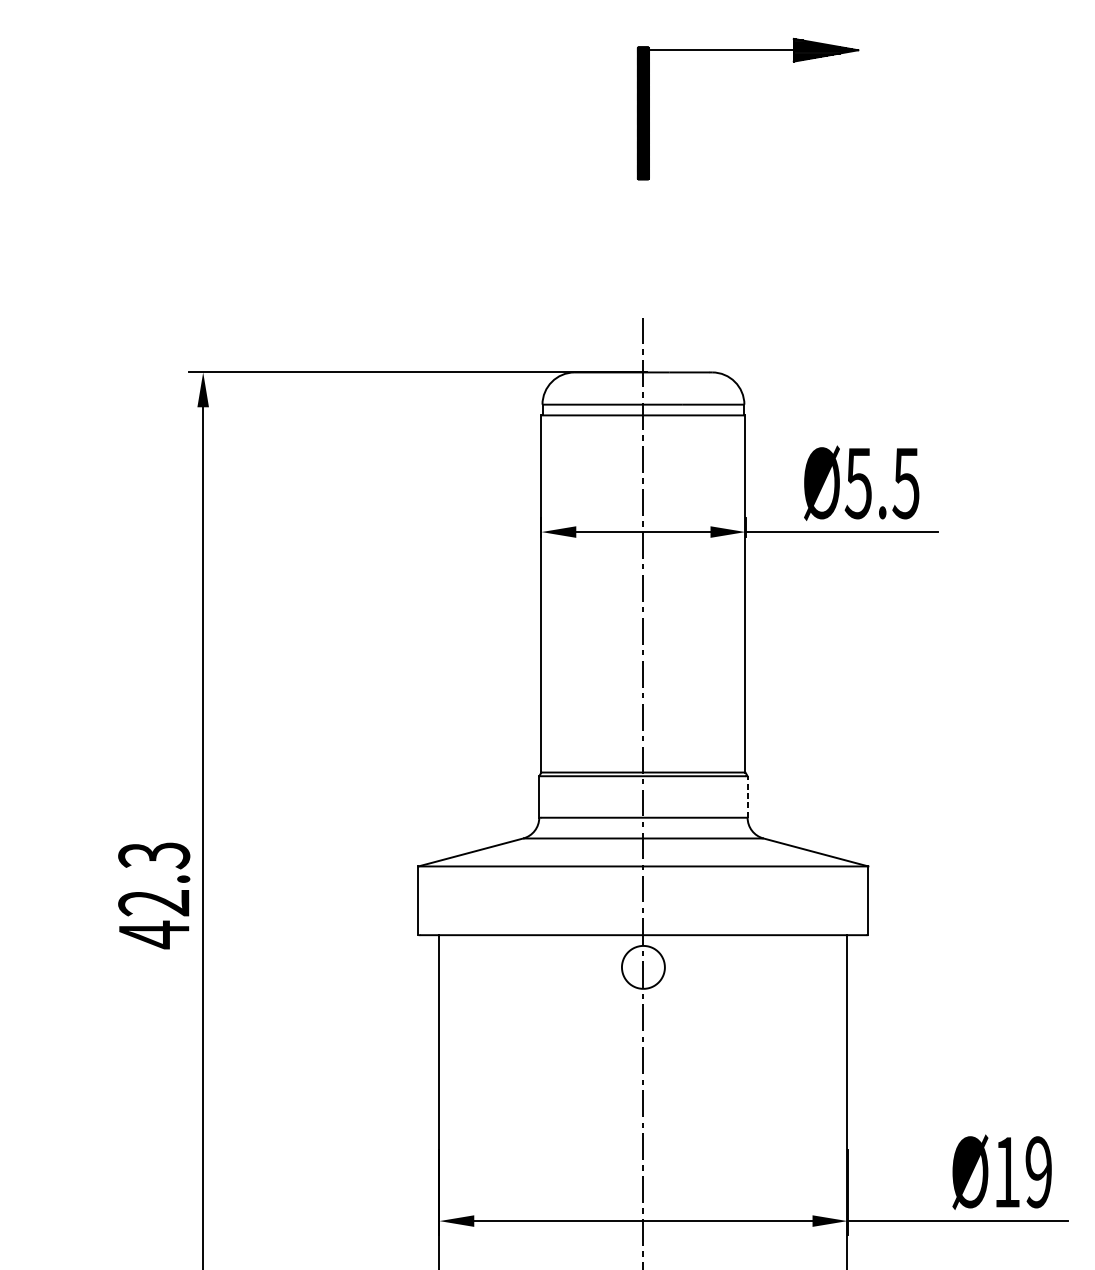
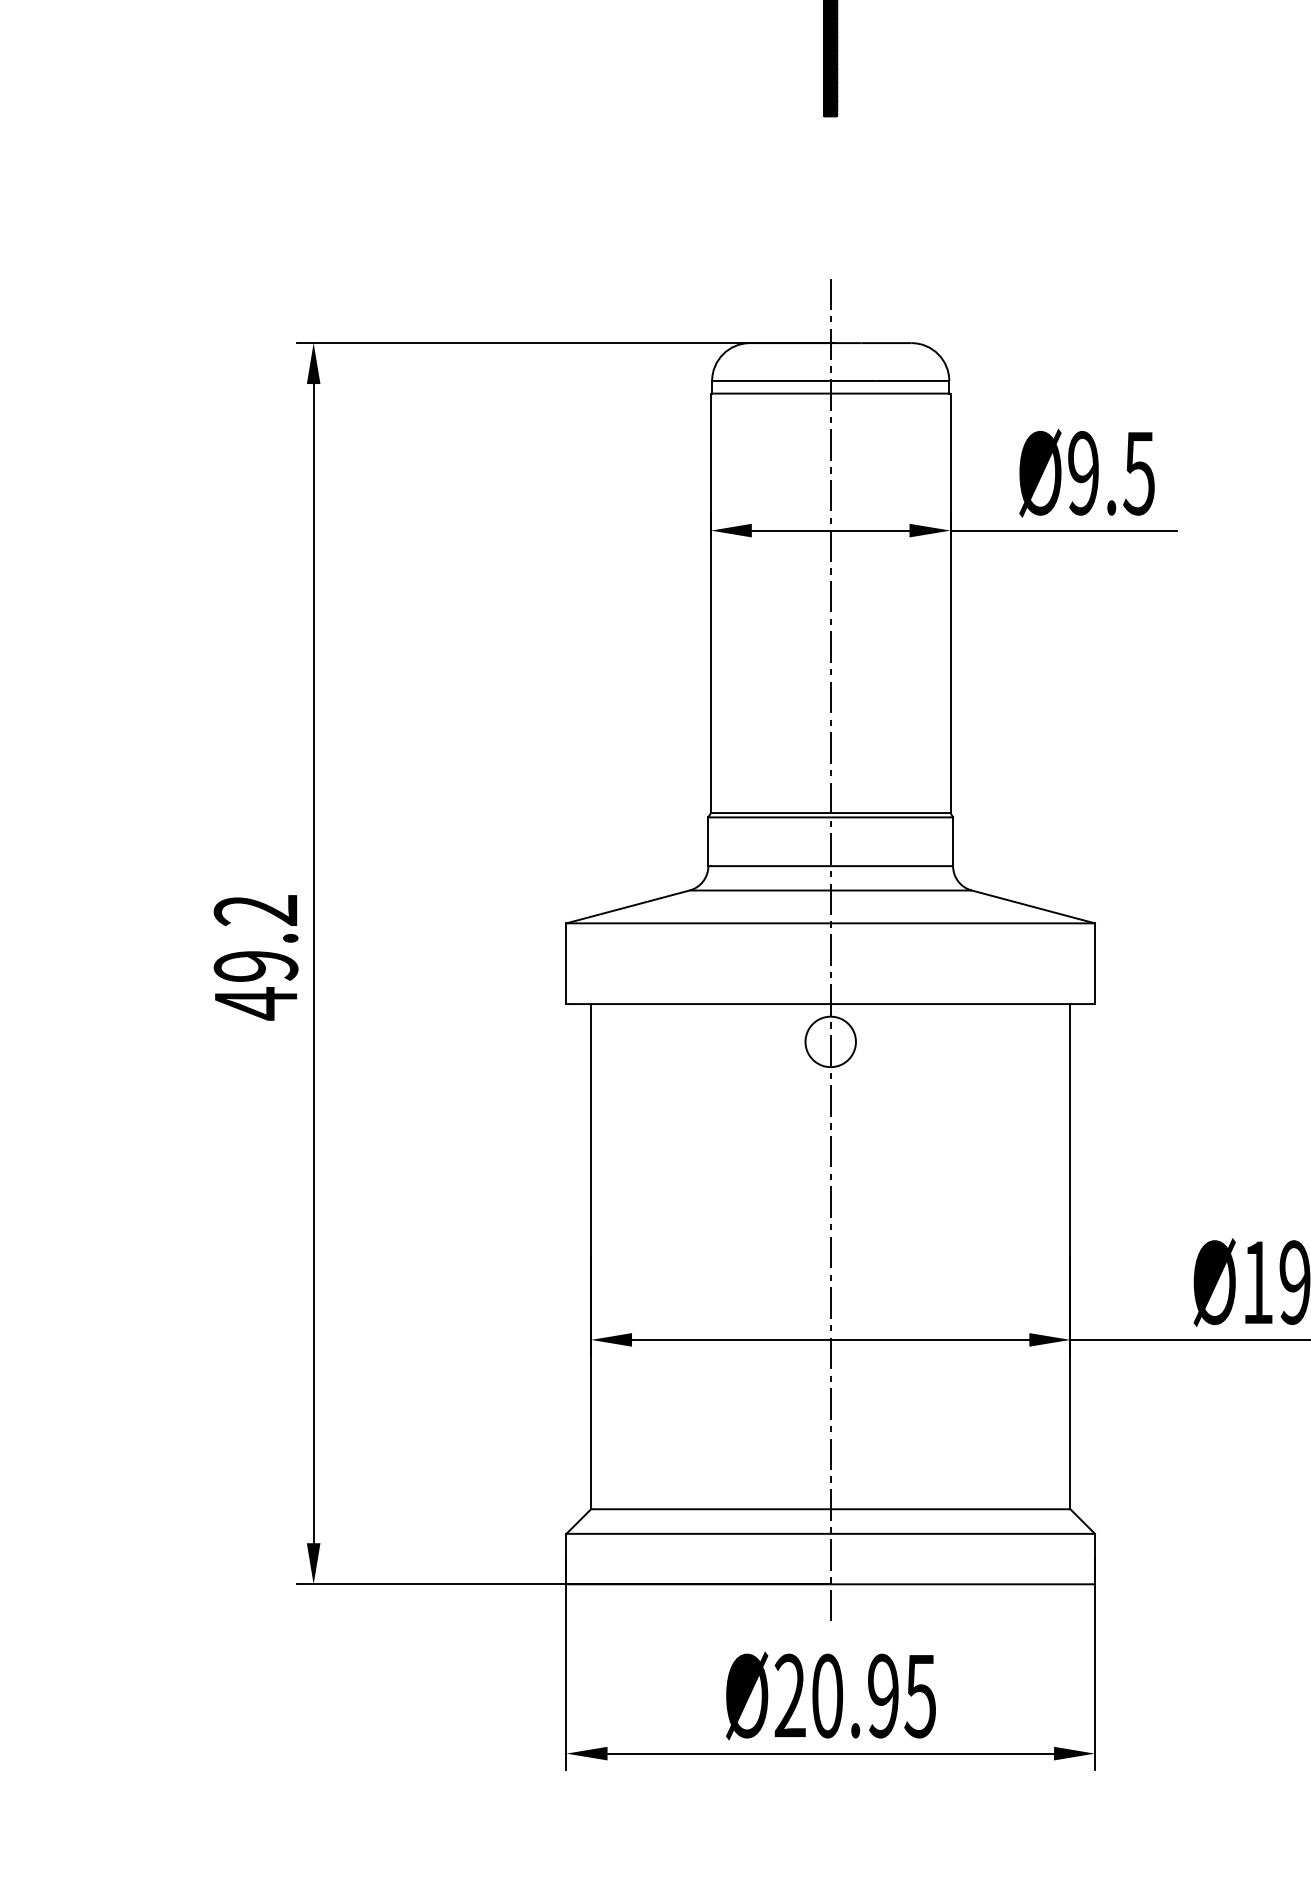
text: (857, 483) -> (1082, 473), Ø5.5 -> Ø9.5
line: (747, 796) -> (953, 841), dashed -> solid
text: (154, 879) -> (256, 938), 42.3 -> 49.2

